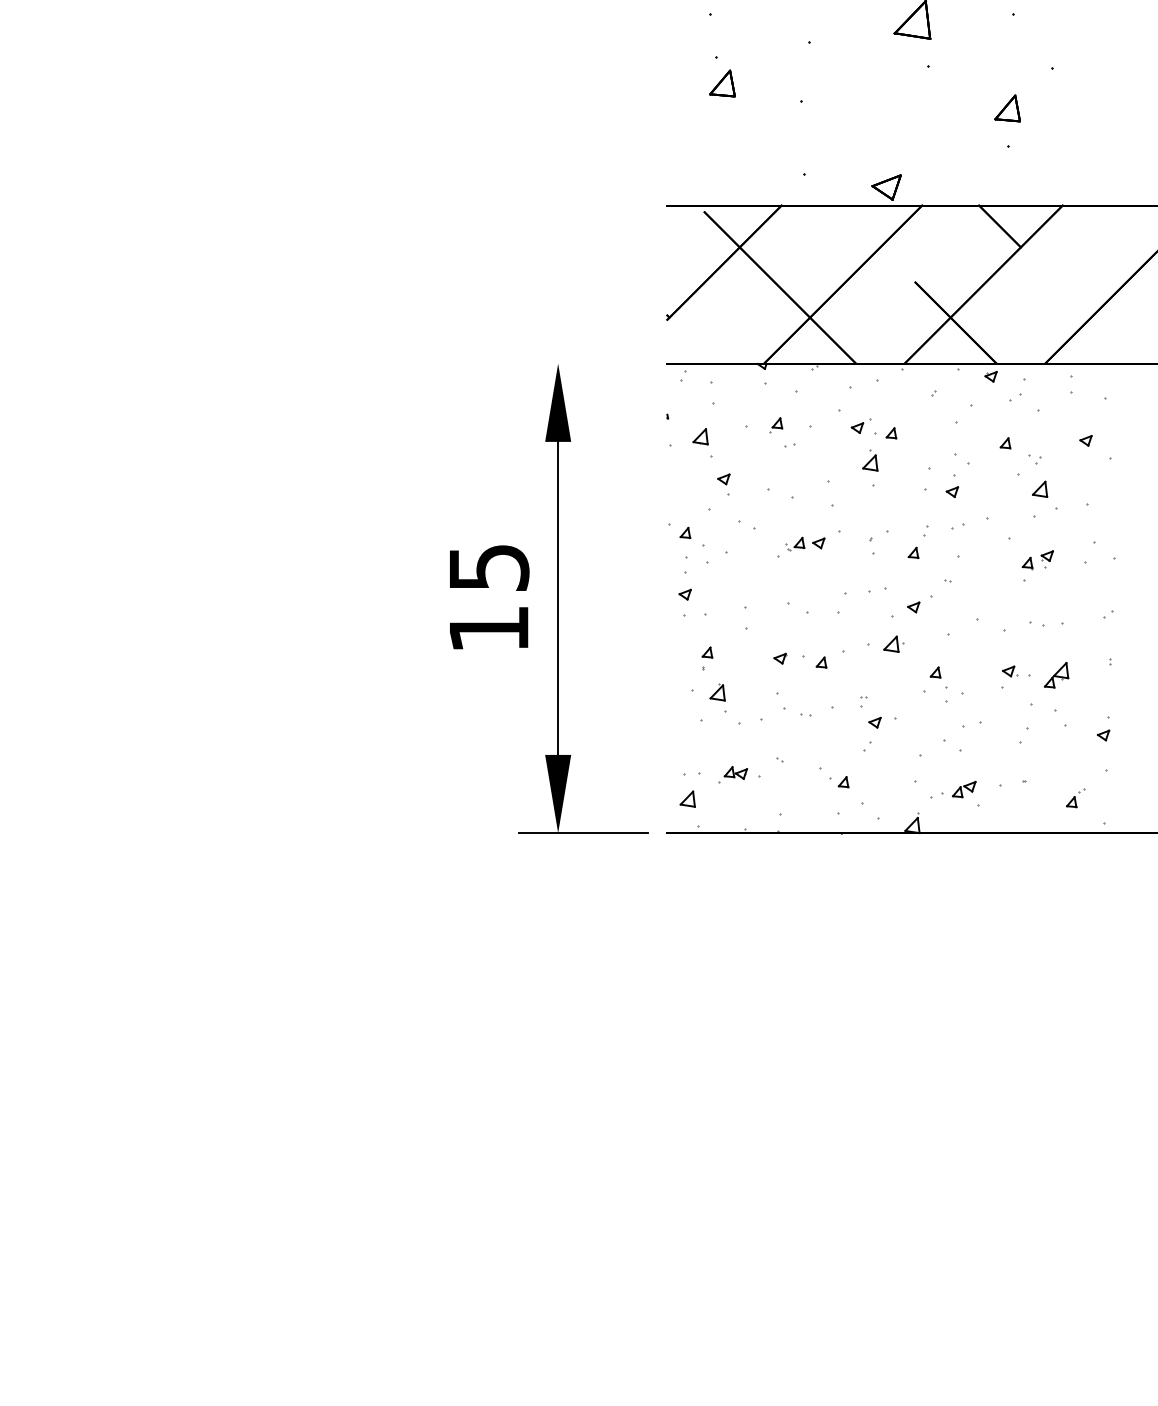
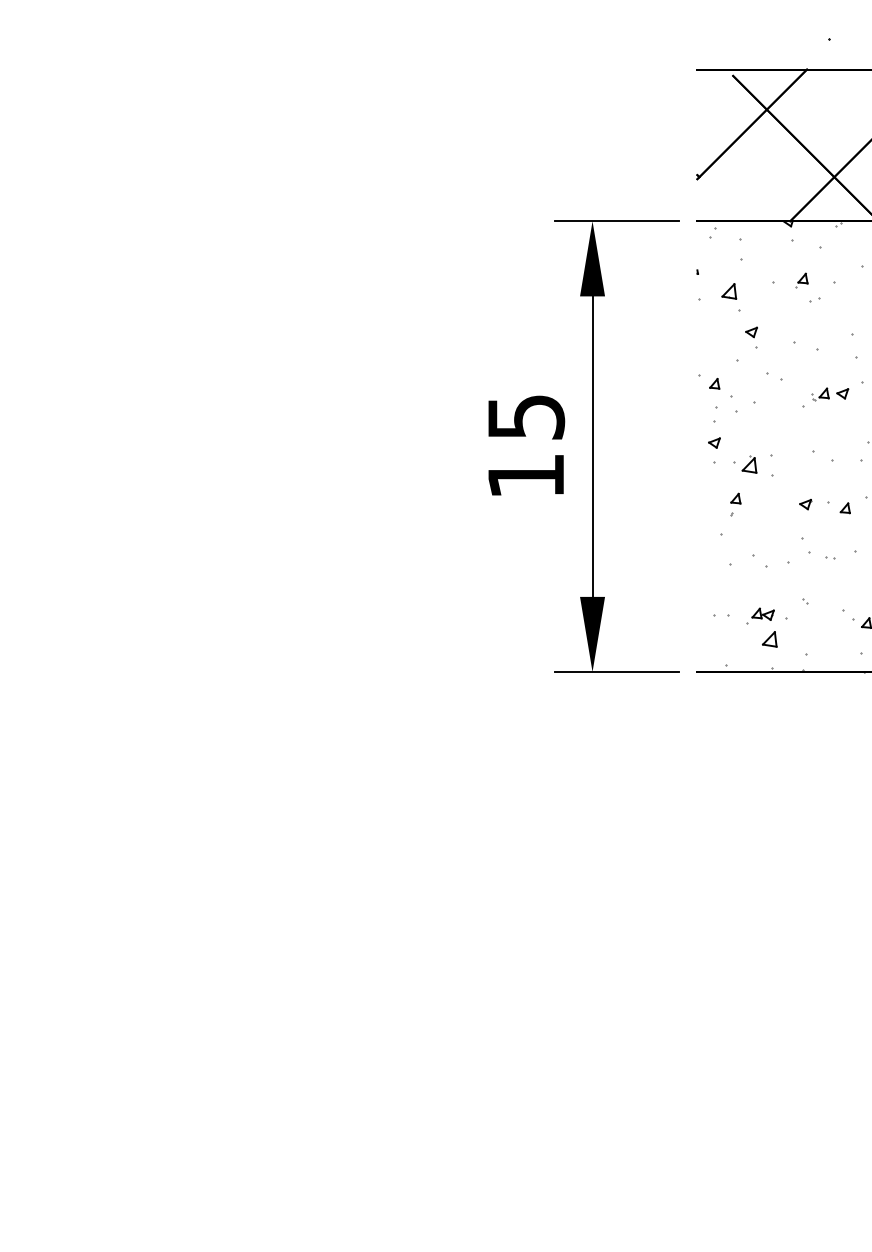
line: (583, 363) -> (616, 221), added
part: (717, 692) -> (749, 464), moved
part: (687, 798) -> (769, 638), moved

